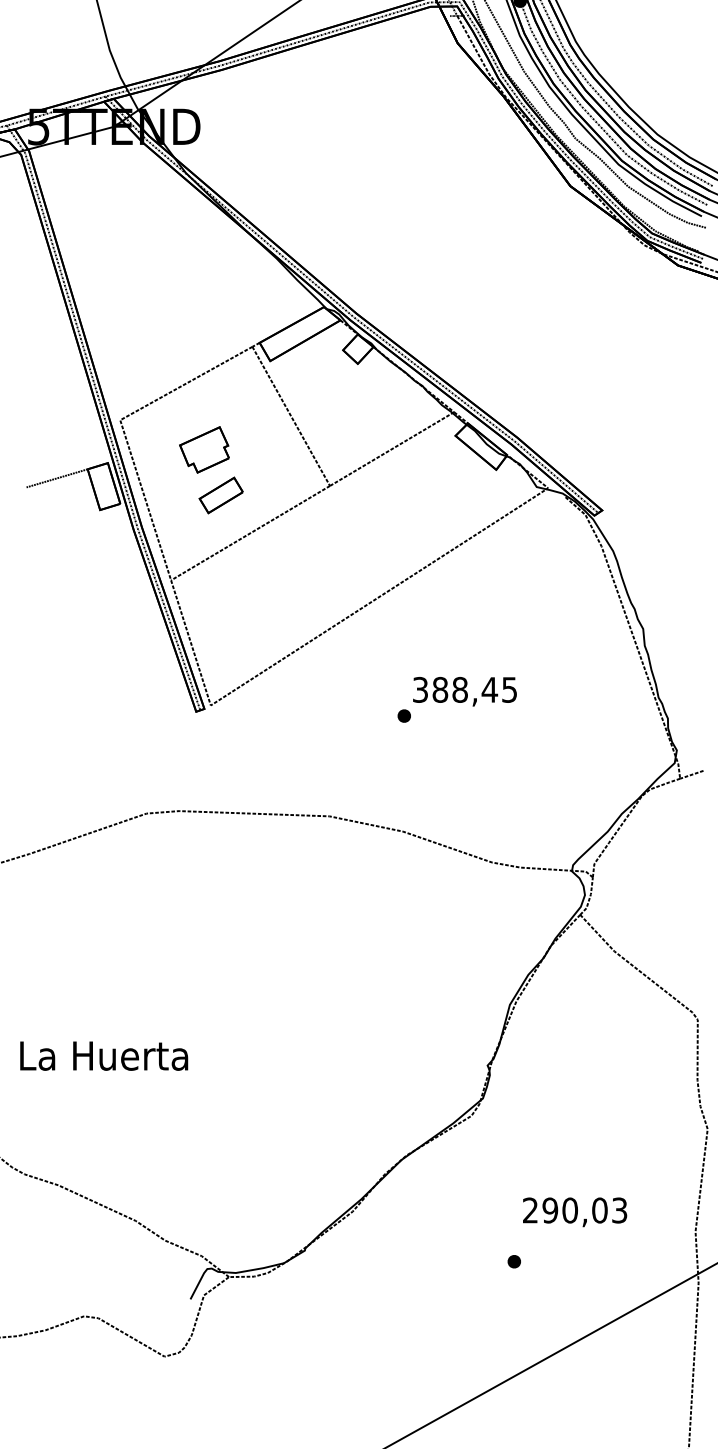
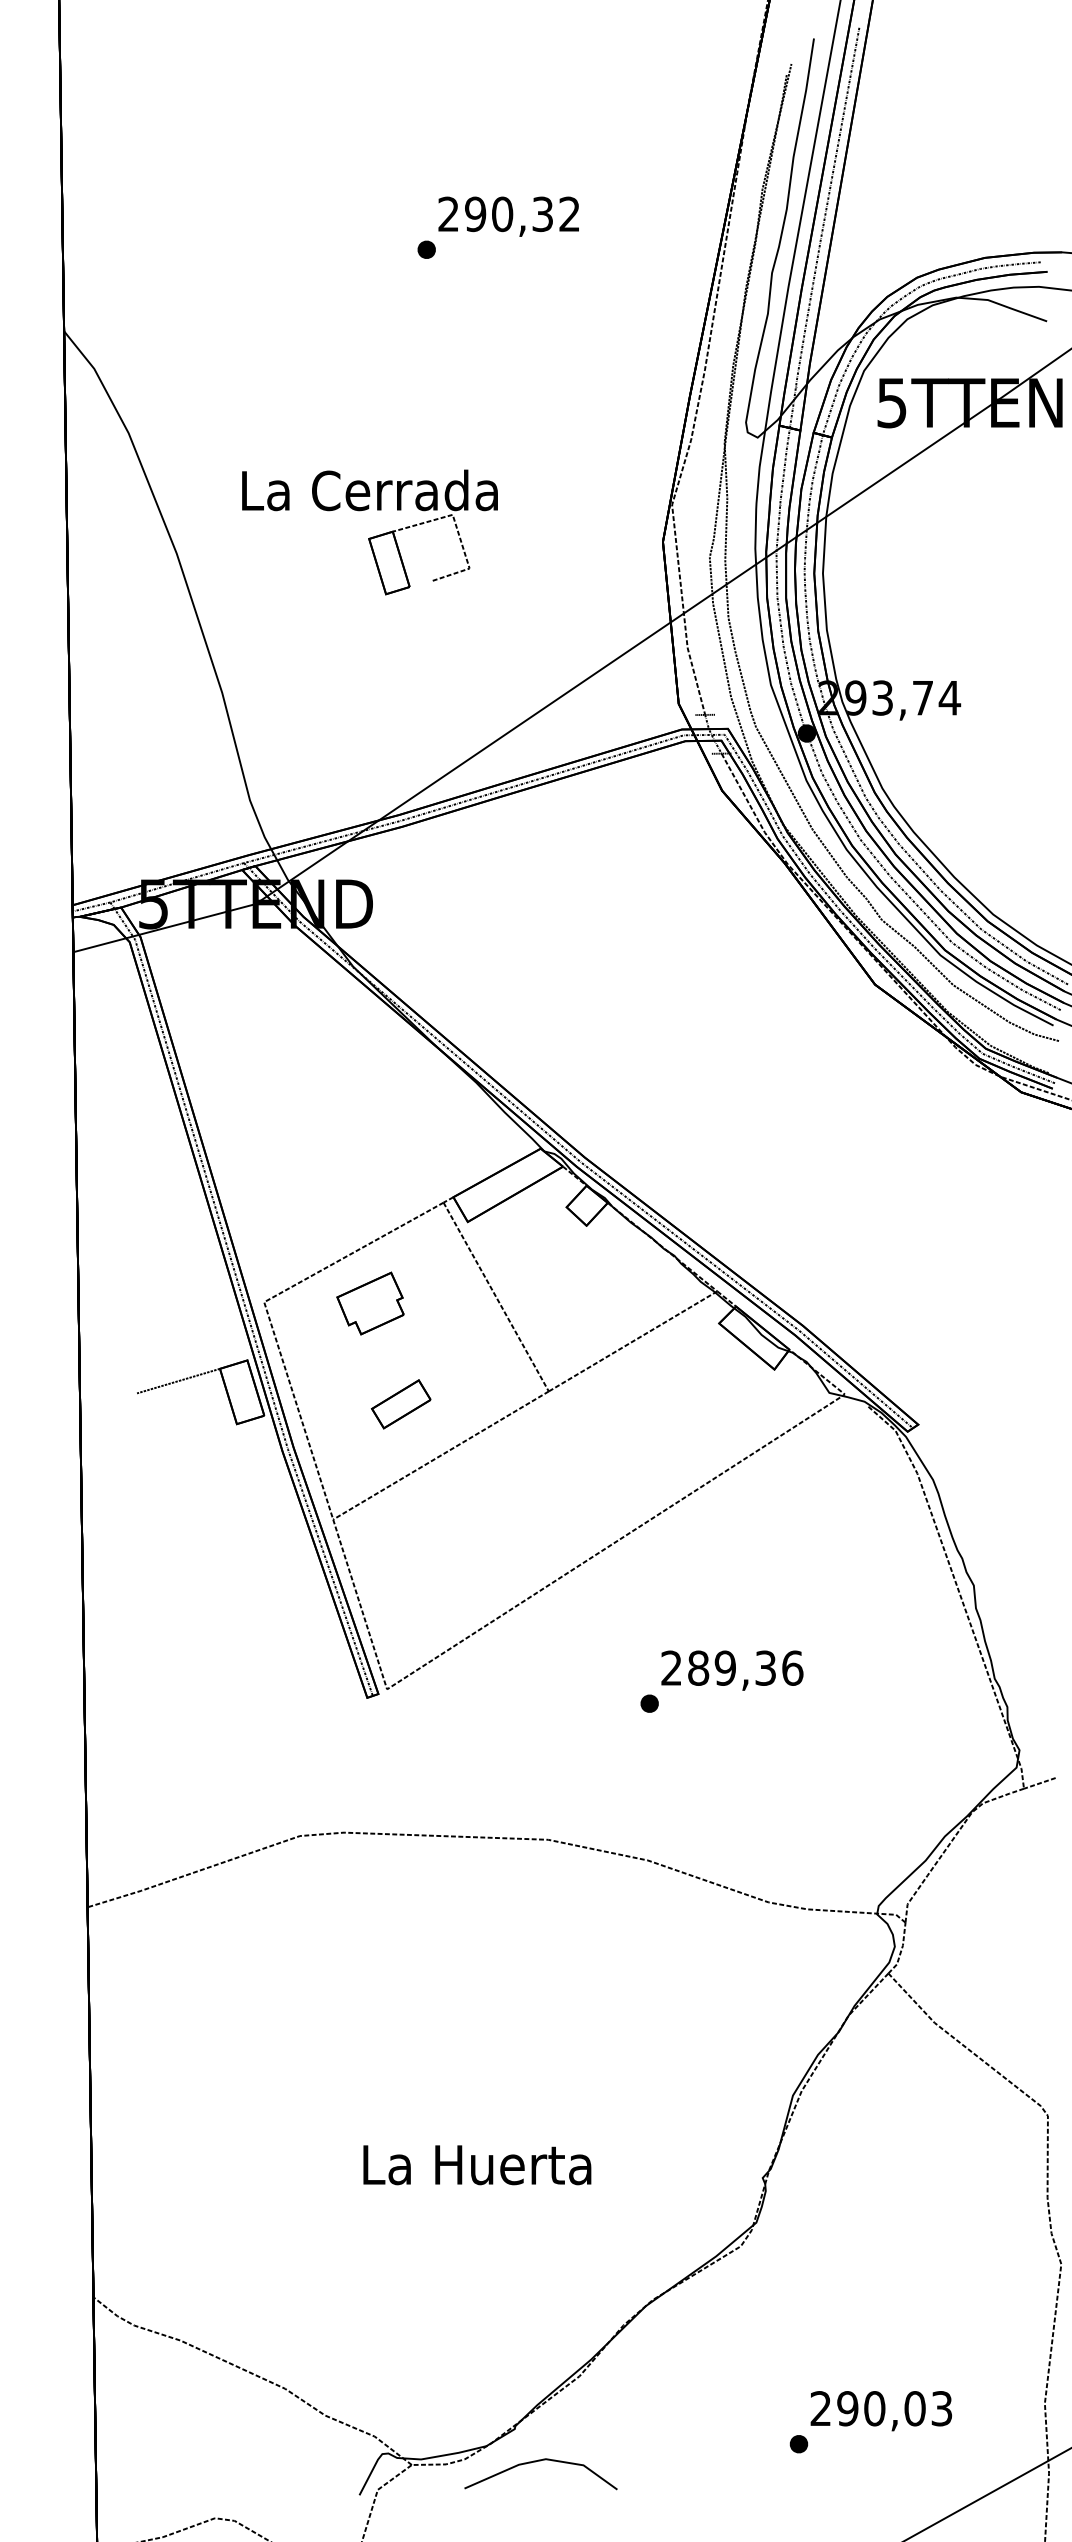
part: (204, 449) -> (370, 1303), moved
text: (465, 689) -> (732, 1667), 388,45 -> 289,36
text: (104, 1056) -> (477, 2165), moved
text: (574, 1212) -> (880, 2411), moved
line: (323, 1274) -> (540, 2461), added

